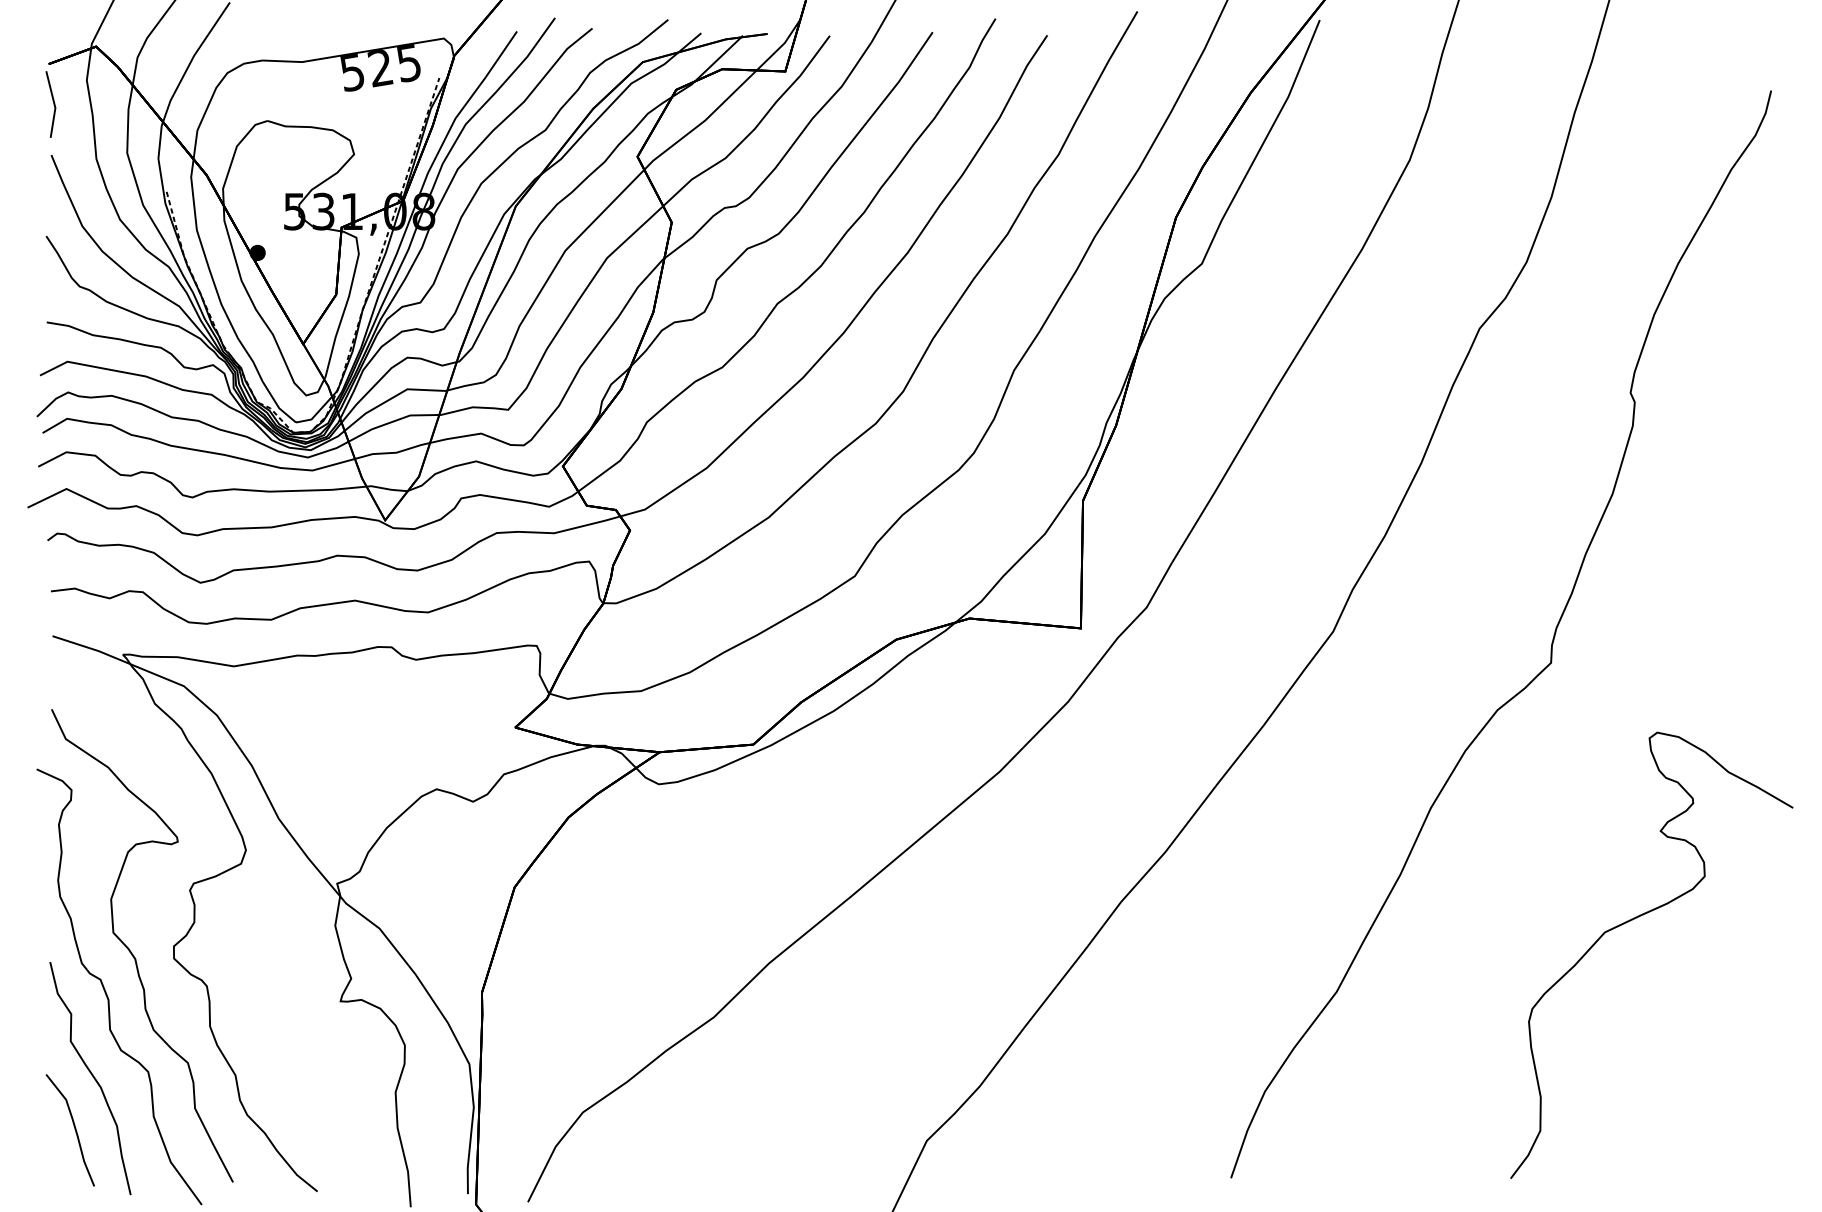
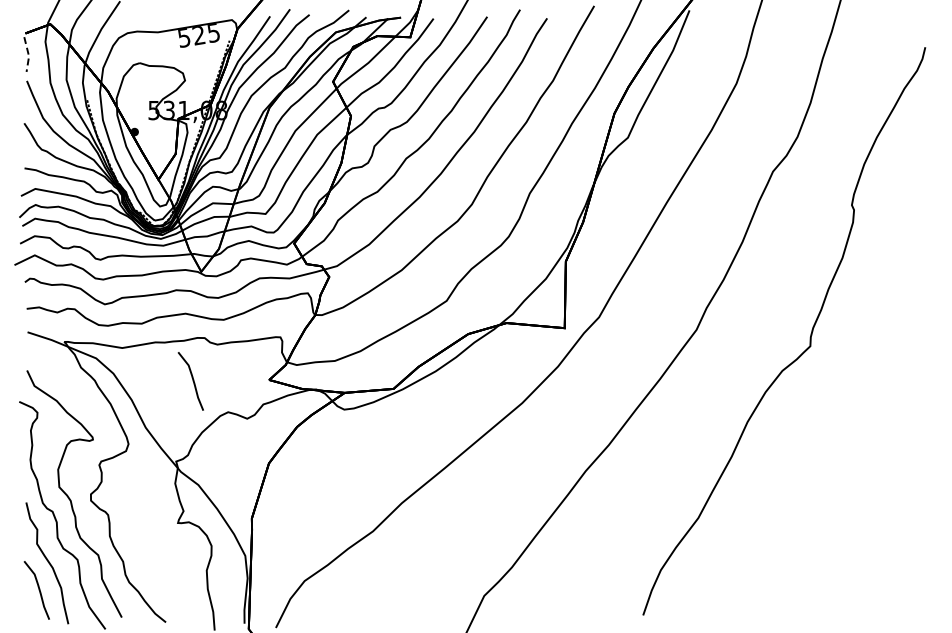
line: (54, 106) -> (28, 55), solid -> dashed
curve: (368, 730) -> (192, 381), added
curve: (1635, 919) -> (854, 480), removed

